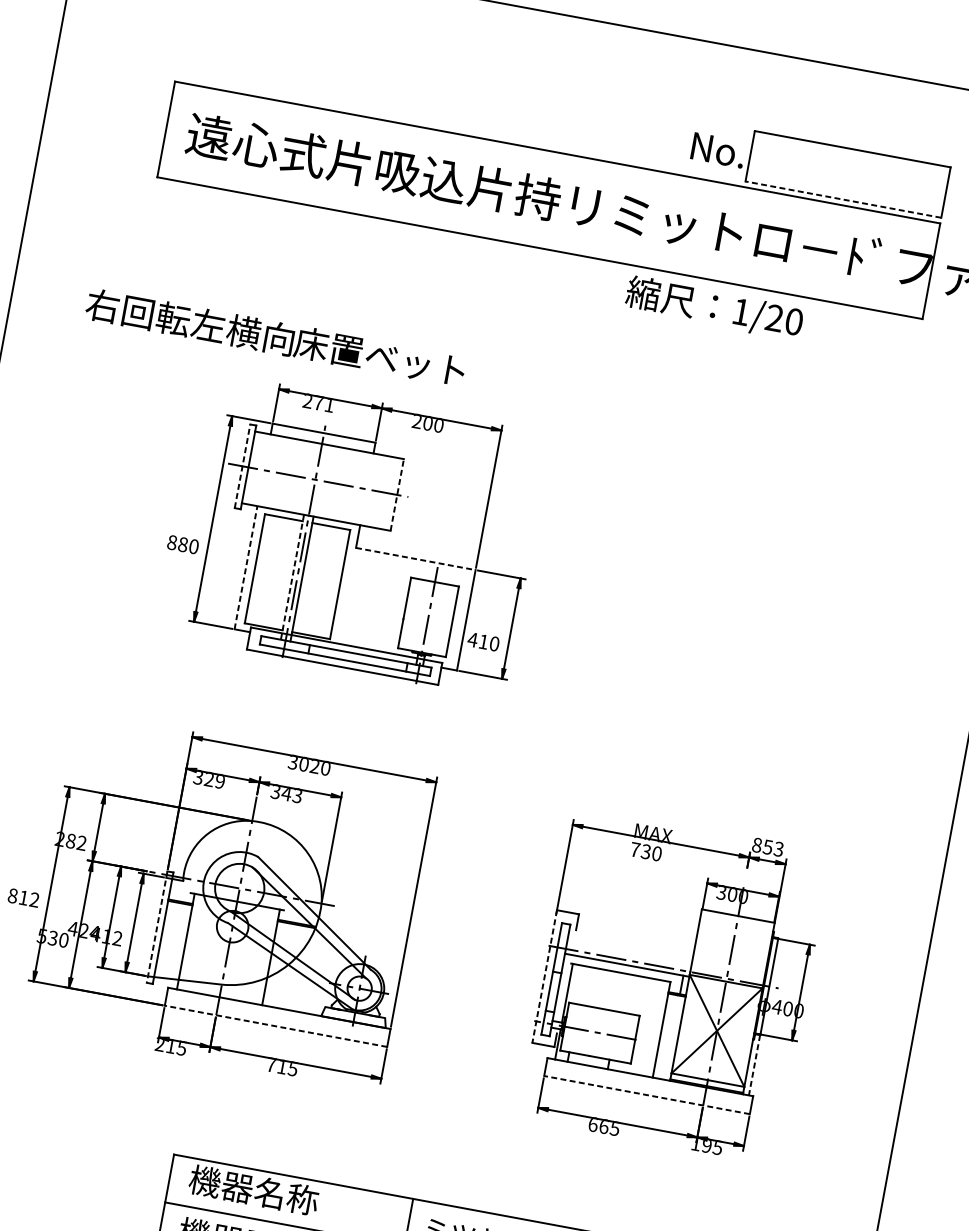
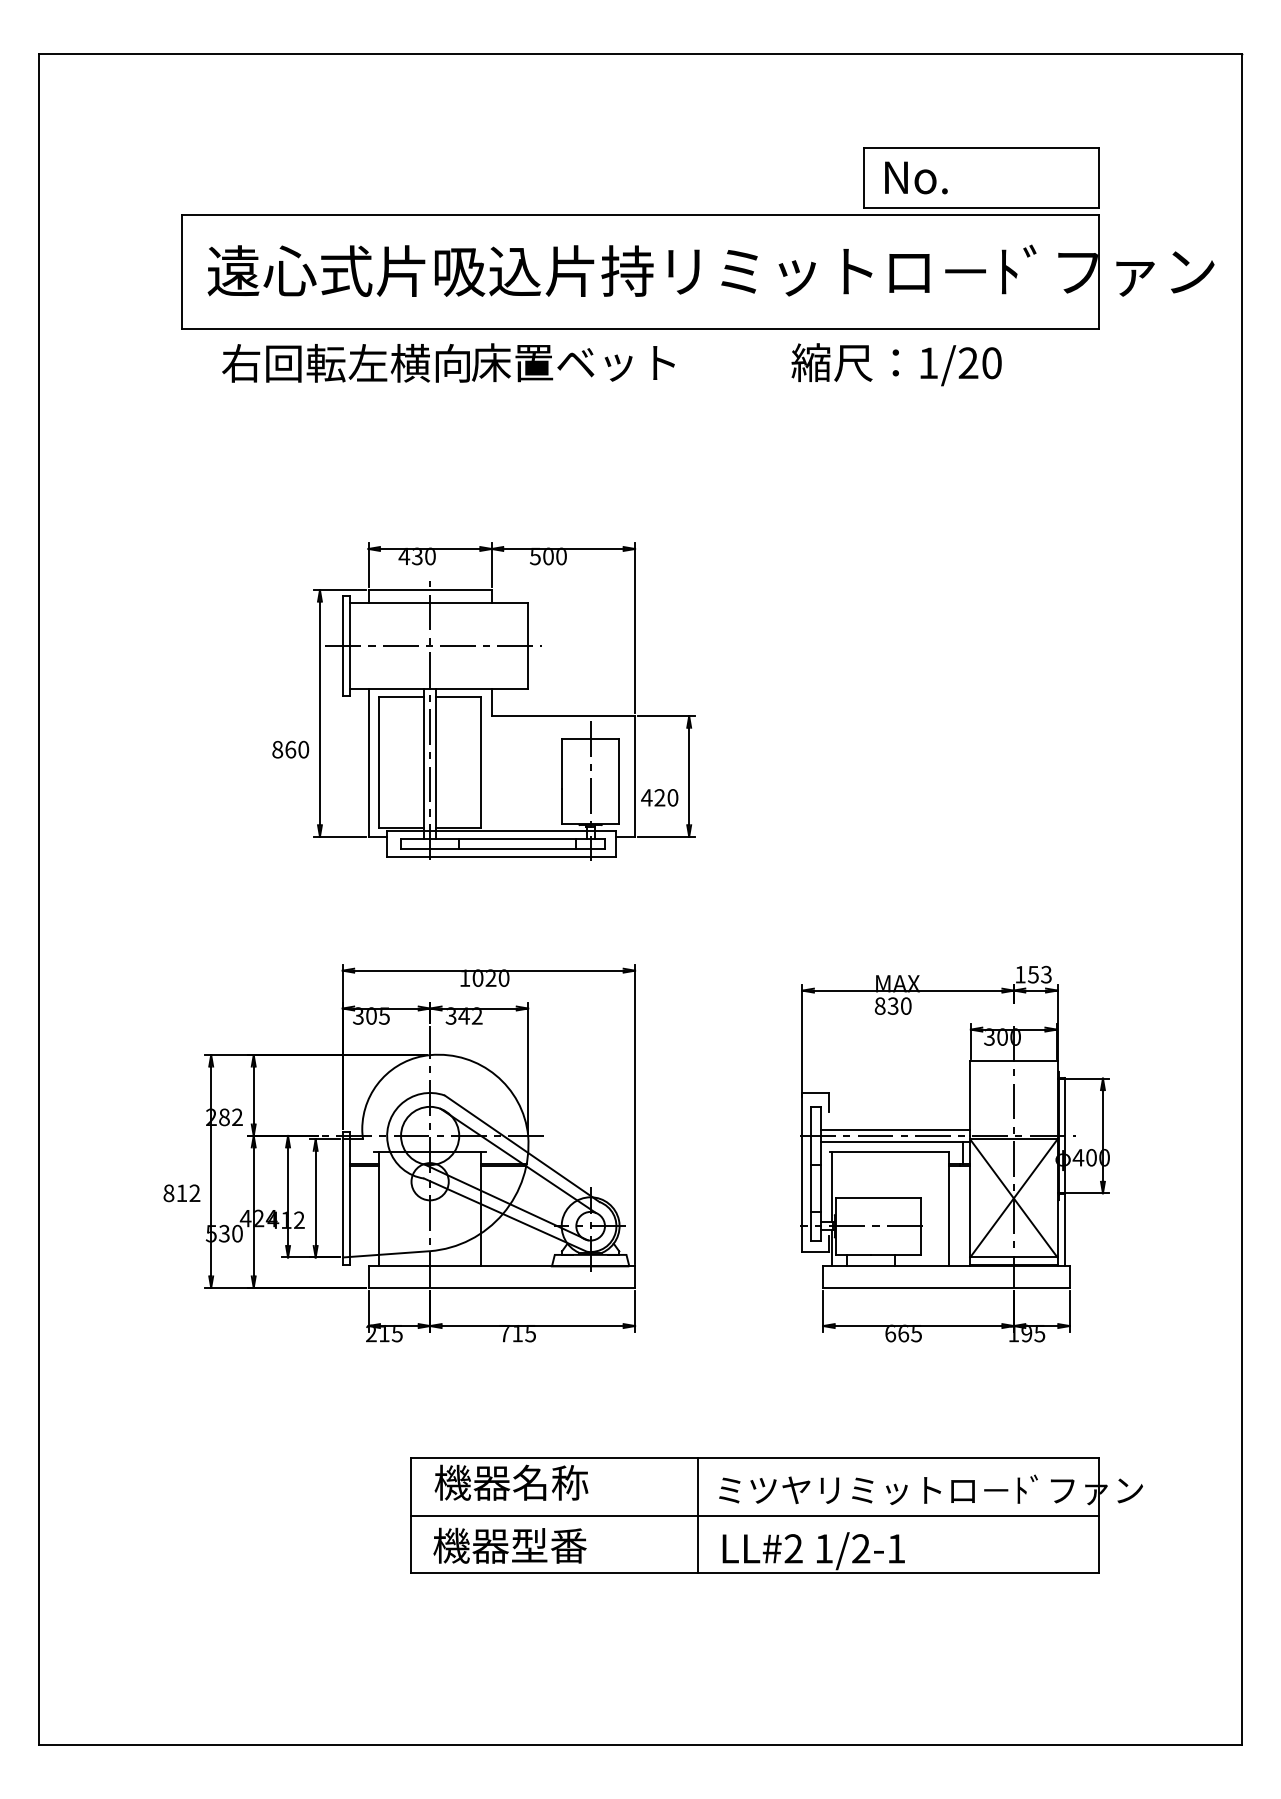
text: (718, 150) -> (916, 177), moved
line: (843, 199) -> (981, 208), dashed -> solid
text: (714, 308) -> (896, 364), moved
text: (275, 337) -> (448, 362), moved
text: (317, 402) -> (416, 556), 271 -> 430
text: (417, 421) -> (535, 556), 200 -> 500
line: (242, 465) -> (342, 645), dashed -> solid
line: (397, 495) -> (528, 646), dashed -> solid
text: (182, 544) -> (290, 749), 880 -> 860
line: (415, 559) -> (563, 716), dashed -> solid
line: (246, 567) -> (368, 762), dashed -> solid
line: (292, 576) -> (424, 763), dashed -> solid
text: (483, 641) -> (659, 797), 410 -> 420
text: (292, 761) -> (464, 977), 3020 -> 1020
text: (214, 779) -> (377, 1015), 329 -> 305
text: (297, 795) -> (476, 1015), 343 -> 342
text: (757, 845) -> (1020, 974), 853 -> 153
text: (634, 849) -> (879, 1005), 730 -> 830
line: (156, 927) -> (342, 1198), dashed -> solid
line: (628, 955) -> (895, 1130), added
line: (544, 976) -> (802, 1172), dashed -> solid
line: (275, 1025) -> (501, 1287), dashed -> solid
line: (754, 1065) -> (1064, 1230), dashed -> solid
line: (646, 1094) -> (945, 1287), dashed -> solid

